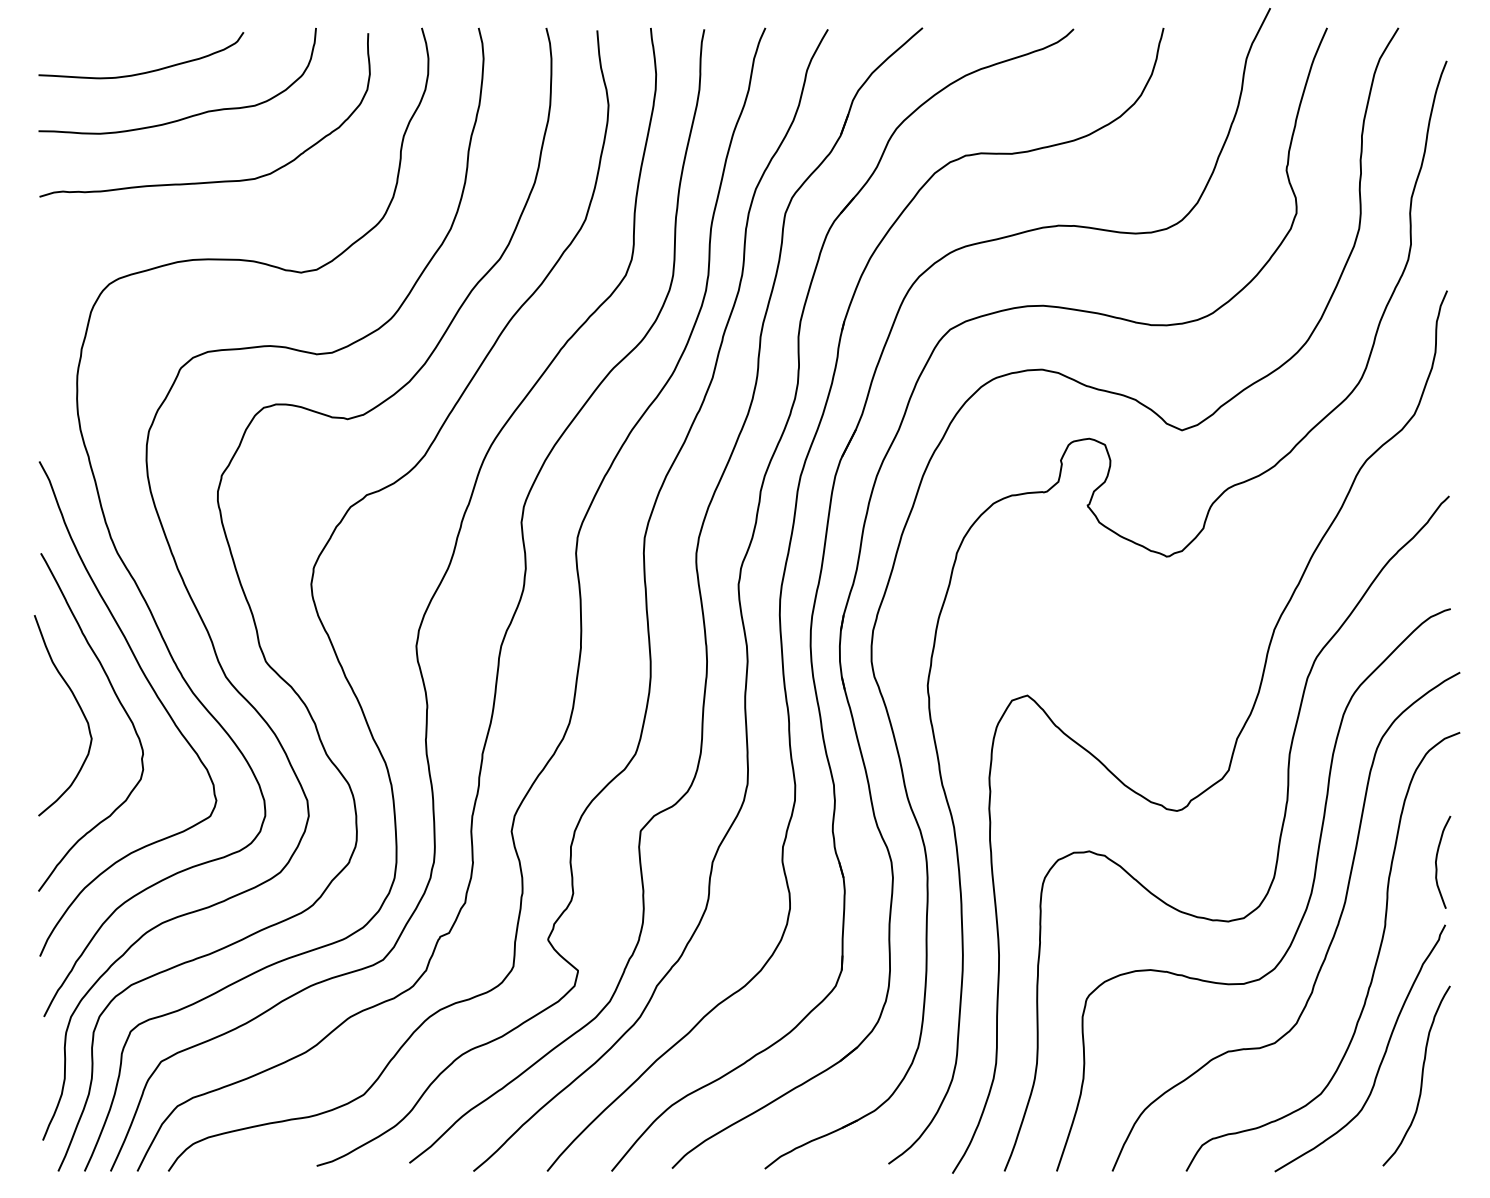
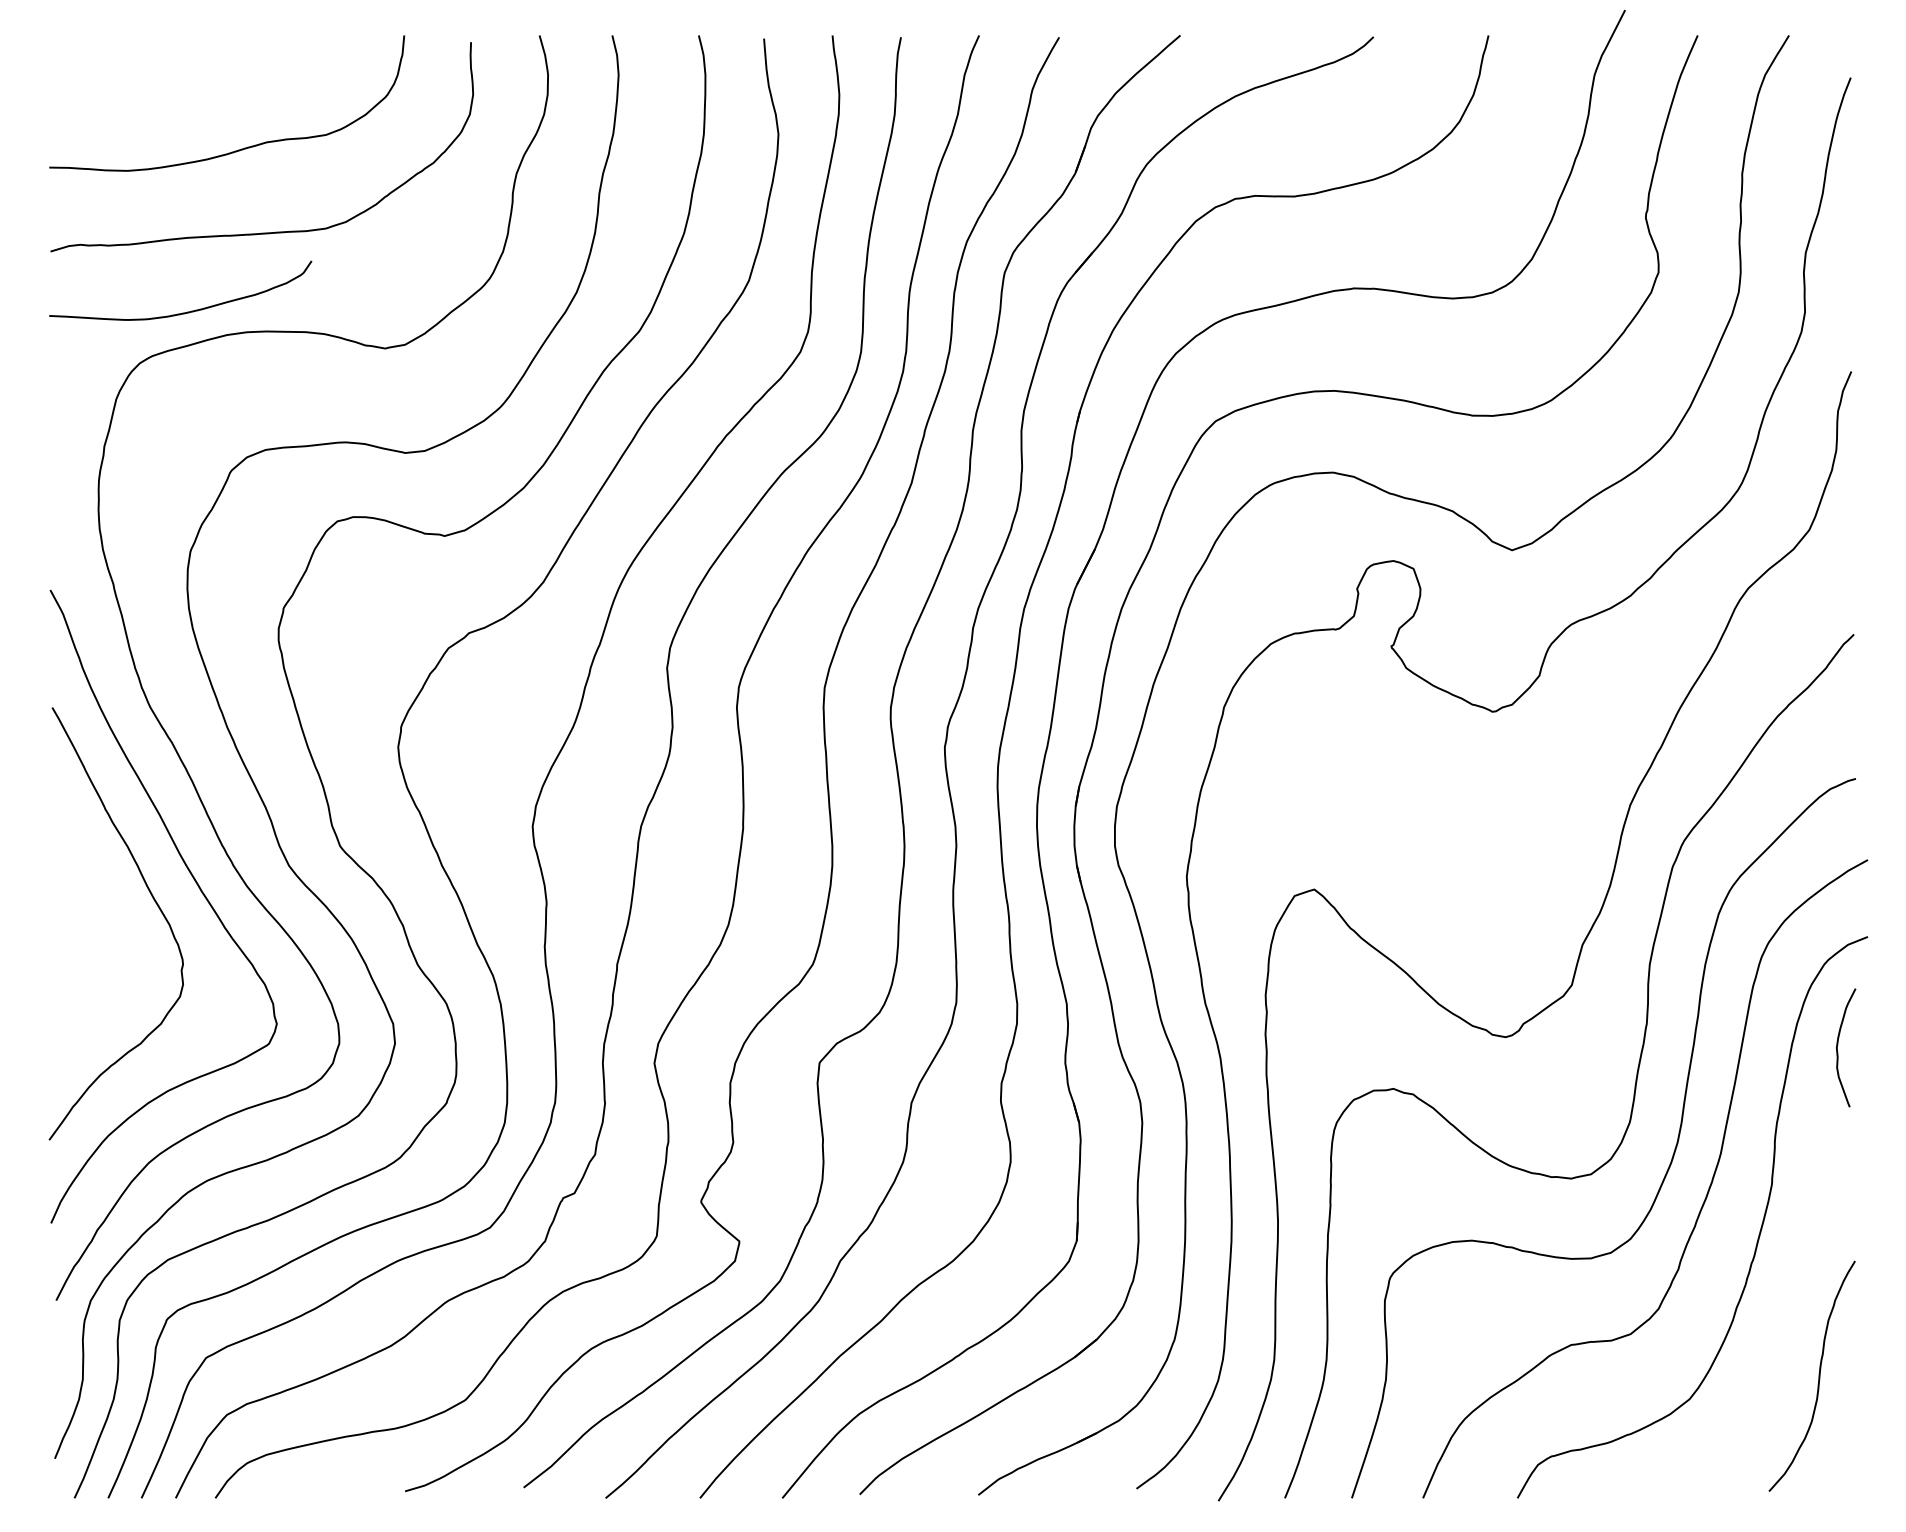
curve: (142, 72) -> (182, 312), moved
curve: (79, 707) -> (101, 904), removed
curve: (1437, 860) -> (1838, 1045), moved
curve: (1382, 1057) -> (1768, 1352), removed

